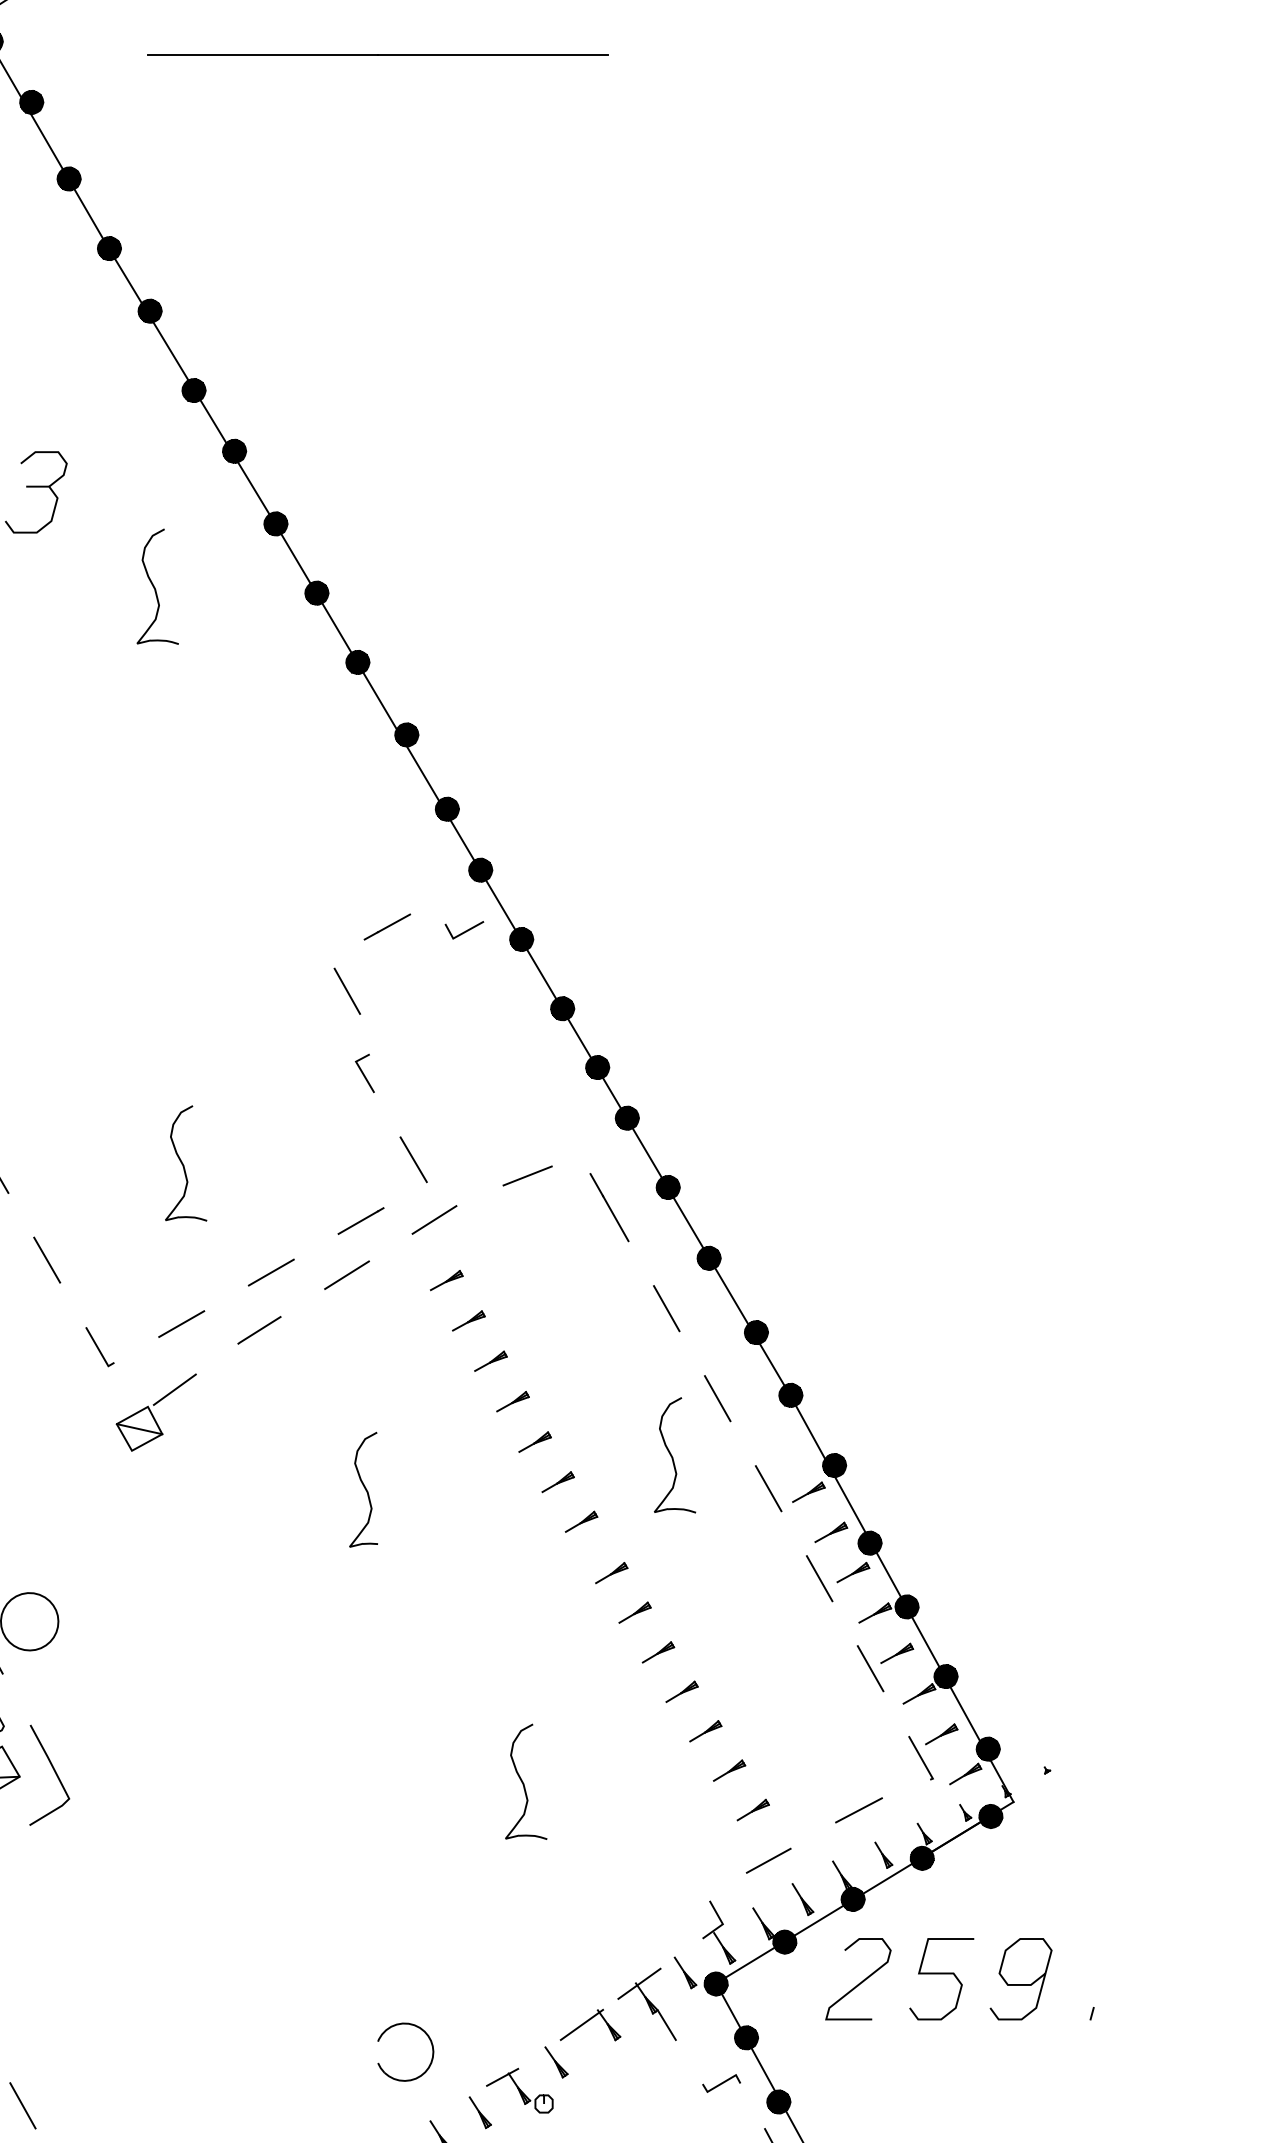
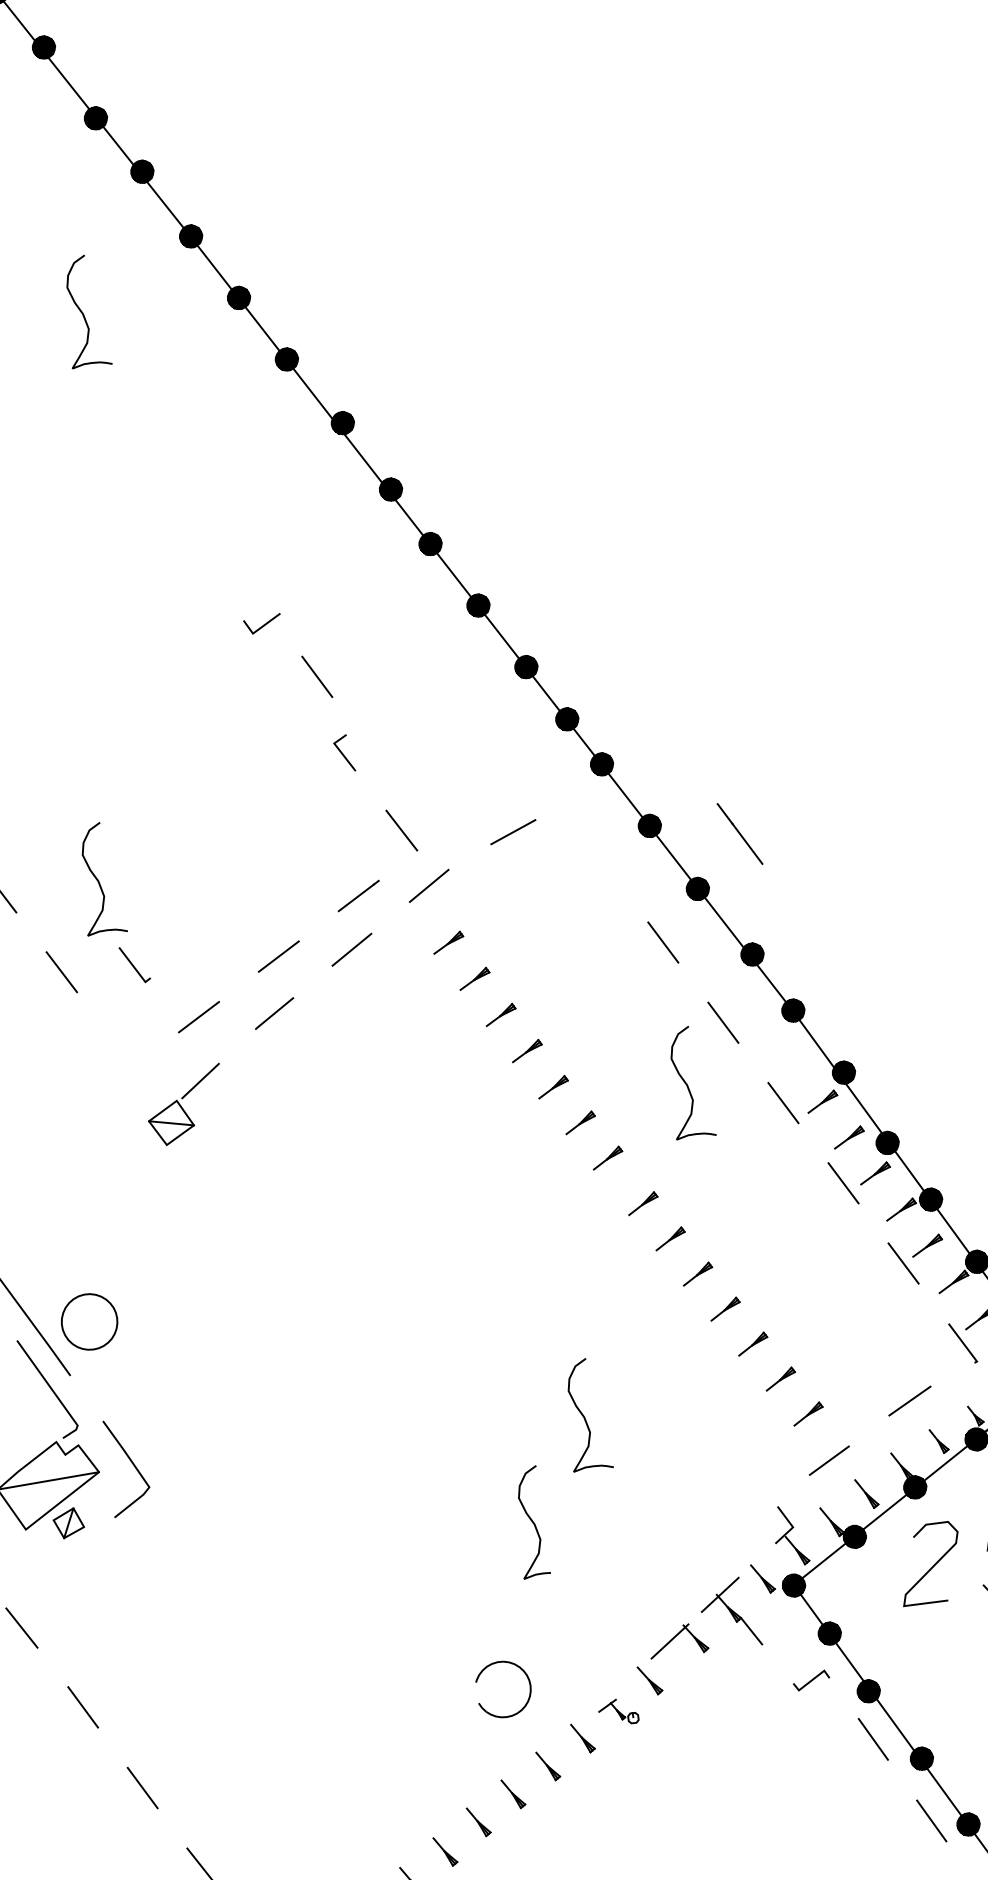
line: (387, 926) -> (347, 609), removed
line: (465, 930) -> (263, 624), moved
curve: (184, 1165) -> (99, 880), moved
line: (609, 1207) -> (740, 833), moved
line: (98, 1347) -> (133, 965), moved
curve: (364, 1488) -> (531, 1521), moved
part: (519, 2090) -> (618, 1712), size x0.6

